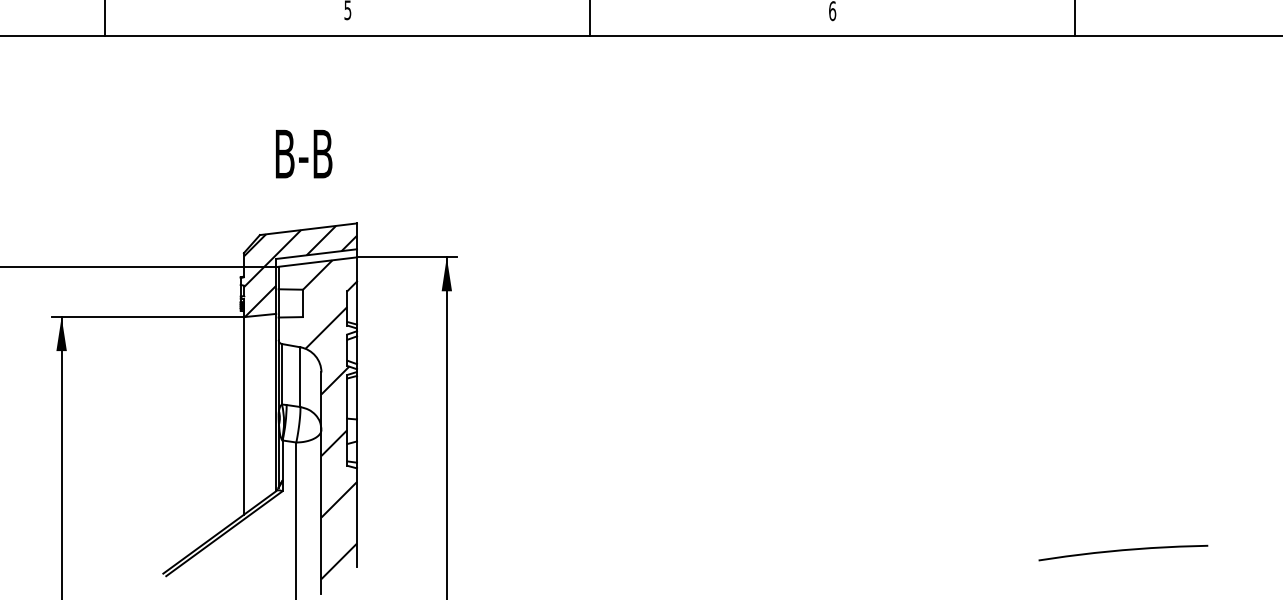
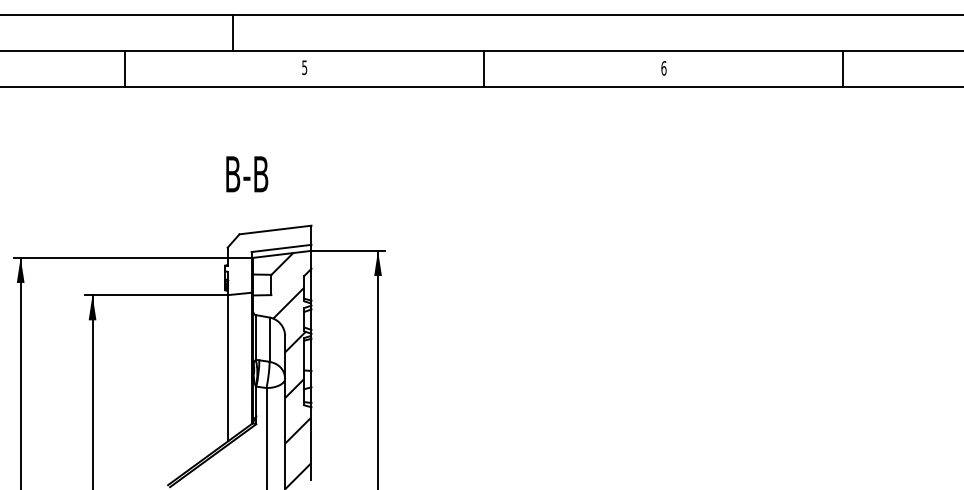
text: (304, 154) -> (247, 174), moved
hatch: (300, 271) -> (269, 261), removed
curve: (1123, 551) -> (879, 468), removed

